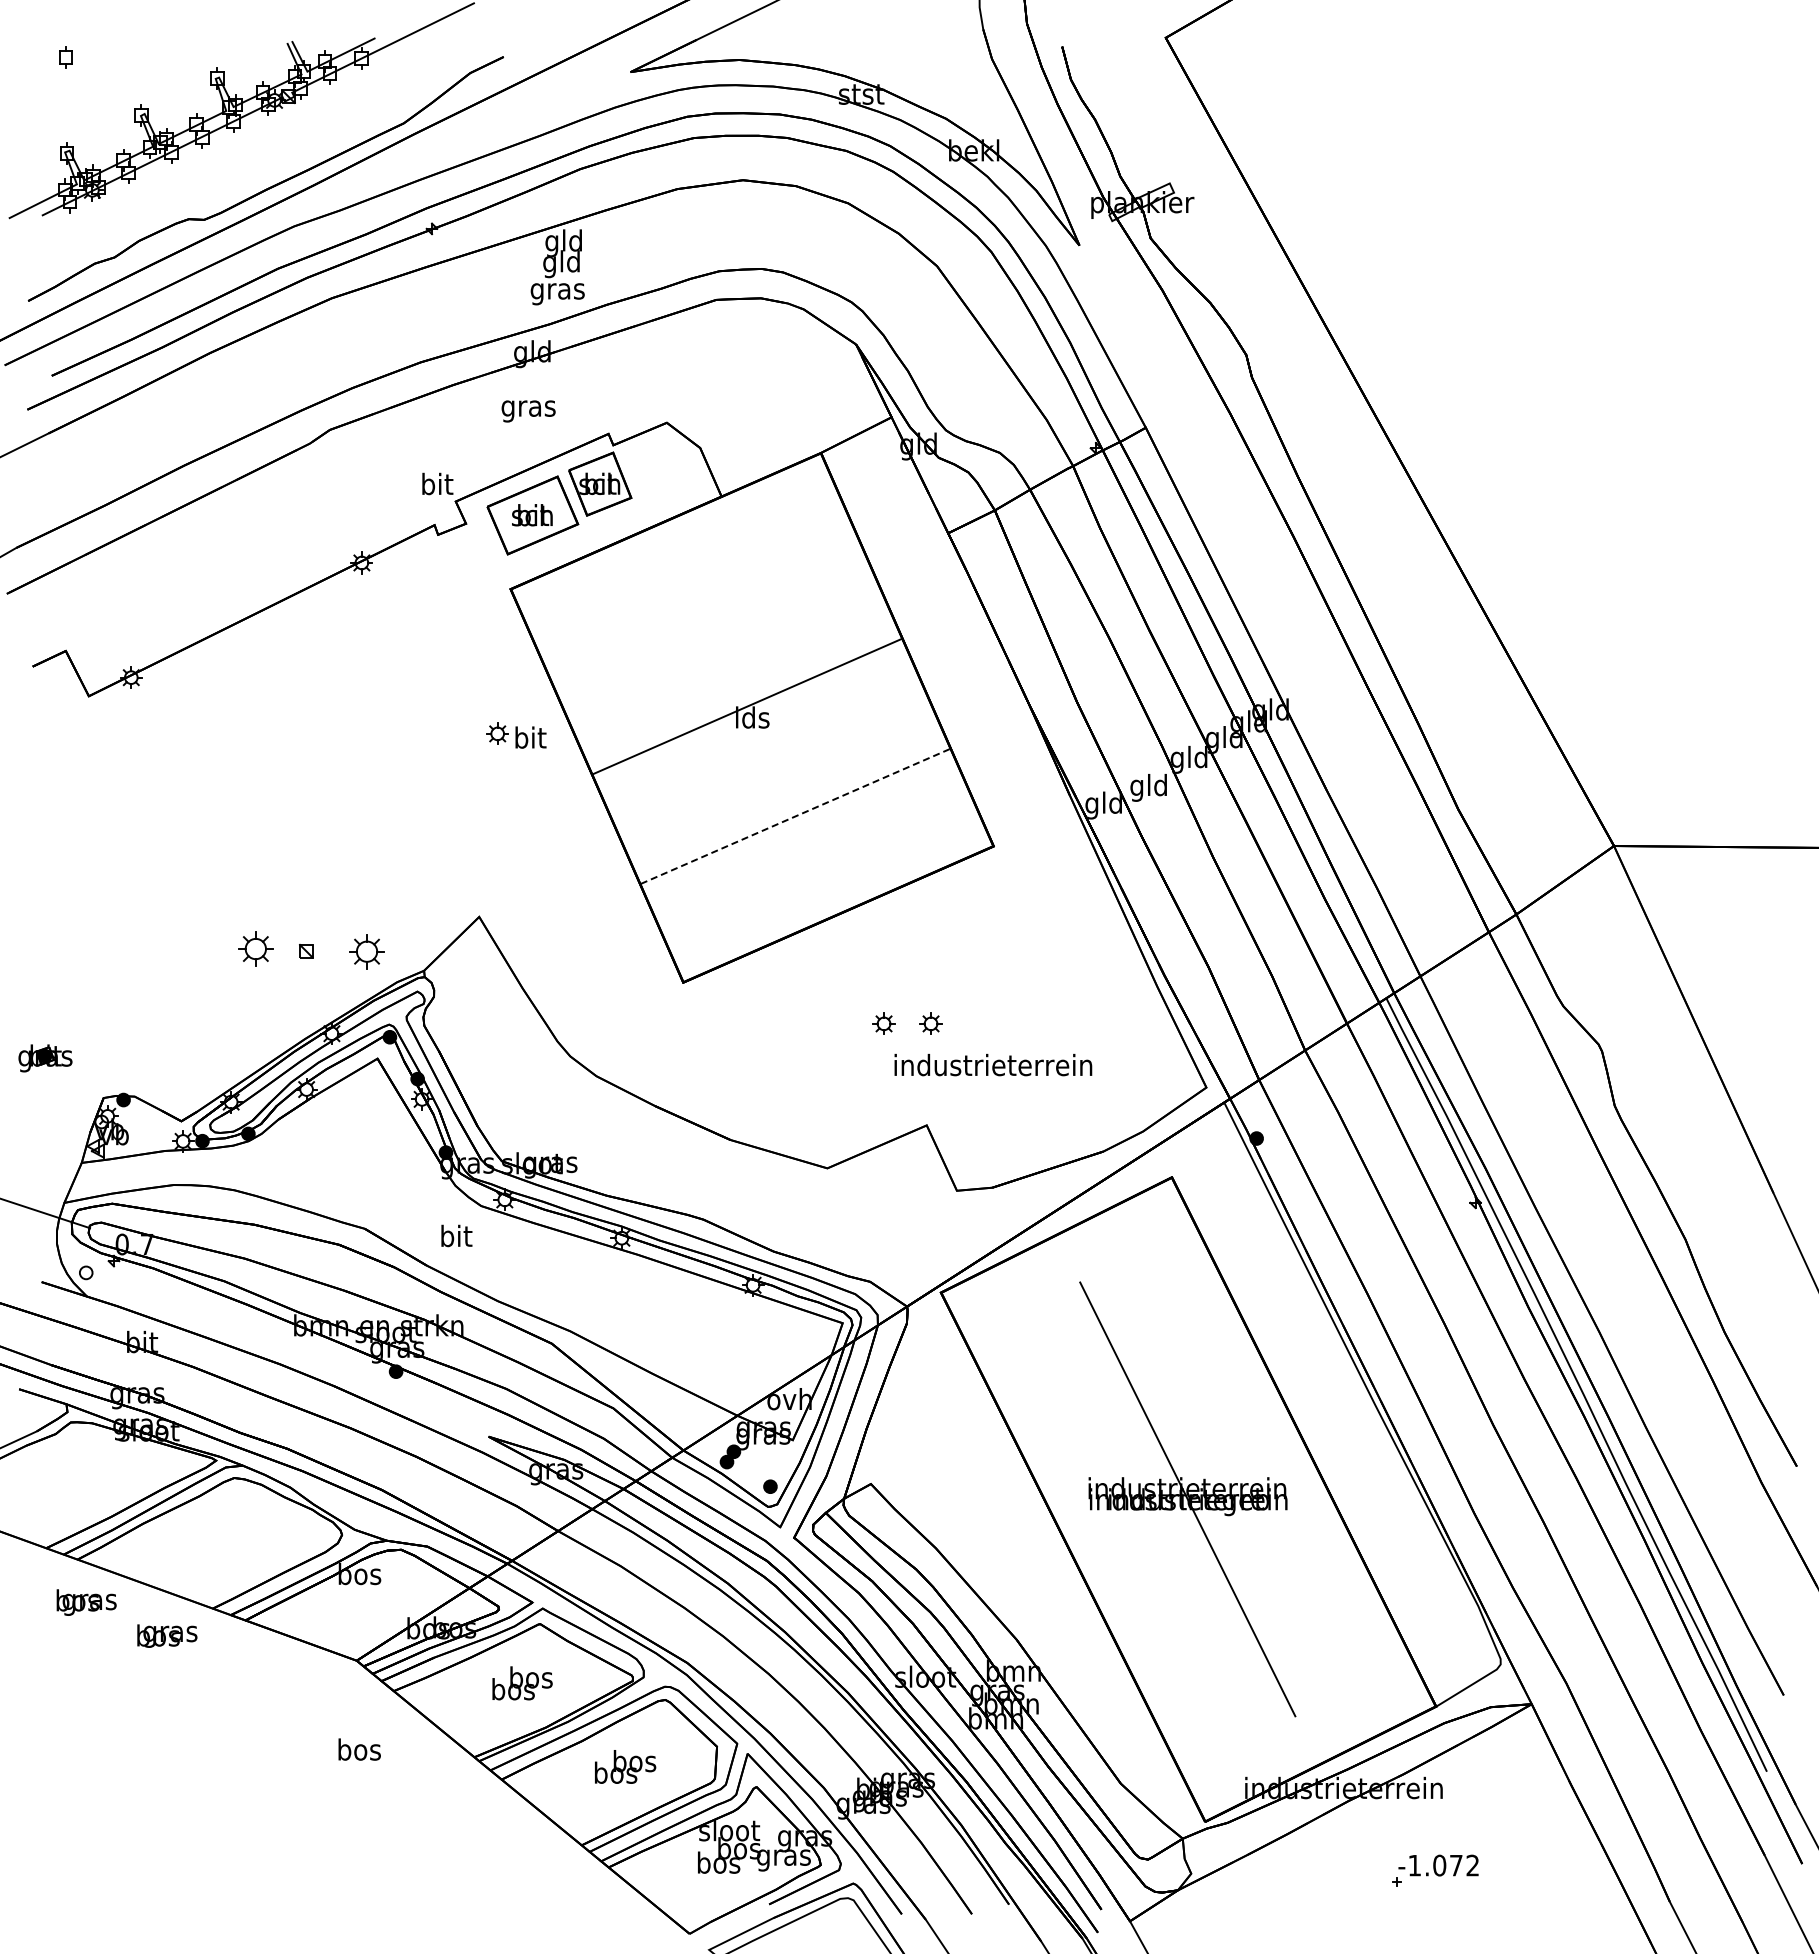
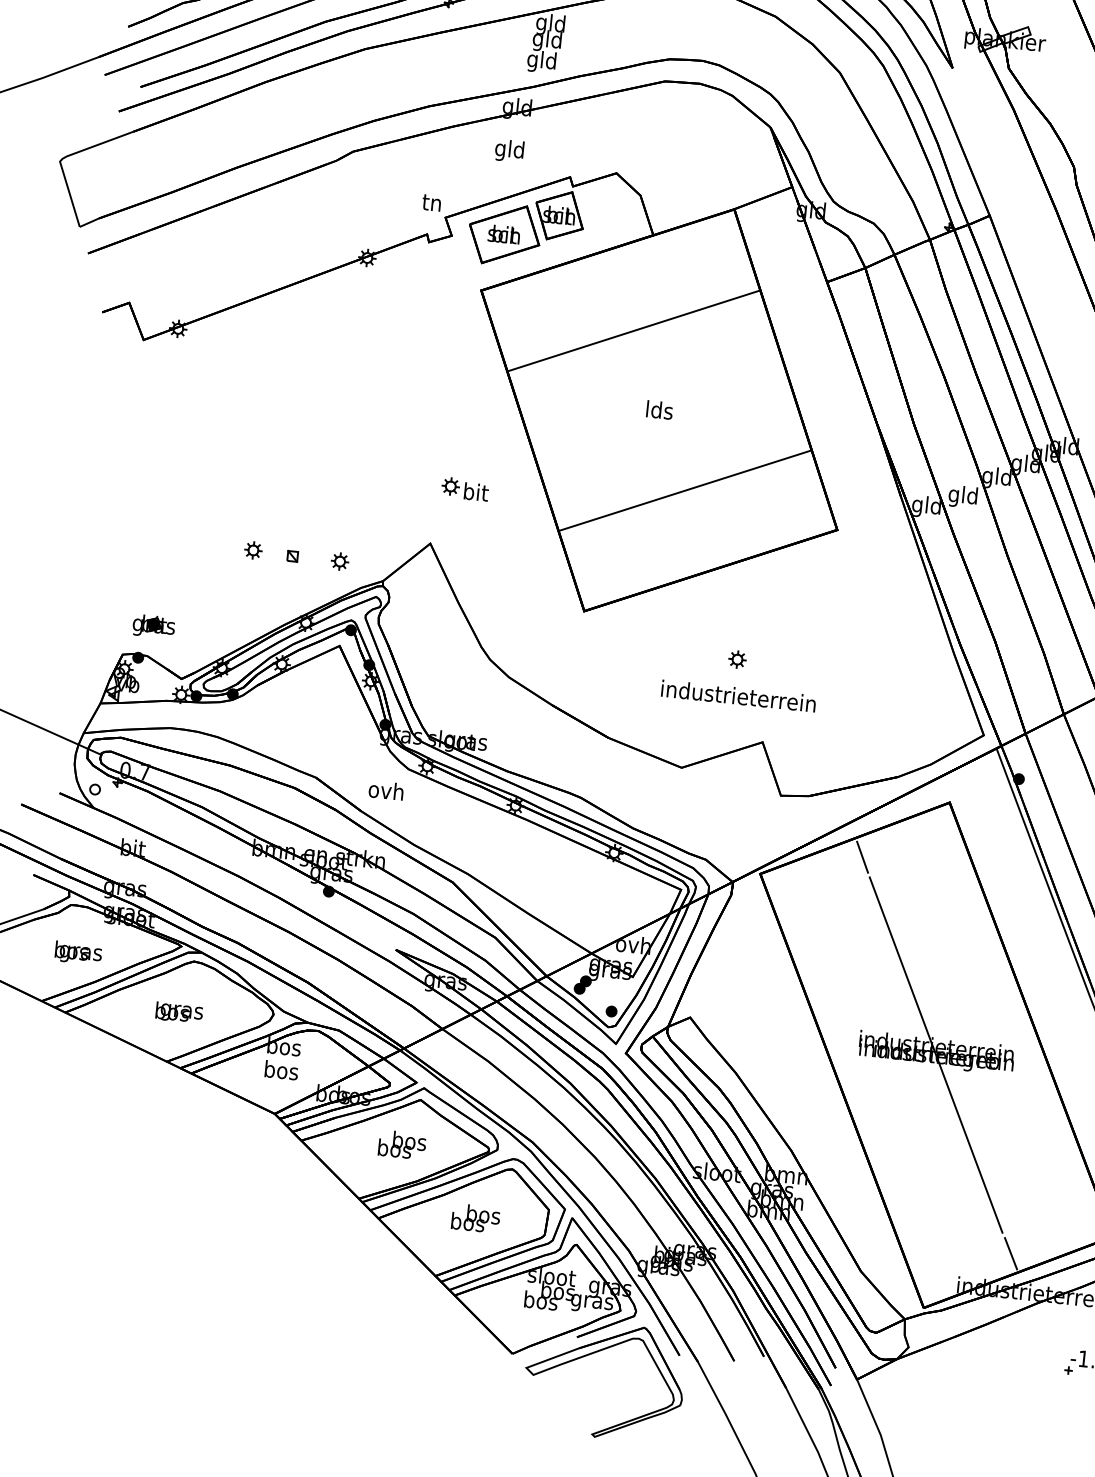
text: (557, 291) -> (541, 62), gras -> gld
text: (528, 408) -> (509, 150), gras -> gld
text: (437, 483) -> (432, 202), bit -> tn
line: (747, 706) -> (633, 330), moved
part: (516, 735) -> (465, 489), moved
line: (795, 816) -> (685, 490), dashed -> solid
part: (255, 948) -> (253, 550), size x0.62
part: (366, 951) -> (339, 561), size x0.62
part: (930, 1023) -> (773, 663), removed
part: (45, 1058) -> (153, 626), moved
text: (993, 1065) -> (738, 696), moved
text: (455, 1235) -> (386, 790), bit -> ovh
line: (1068, 1258) -> (862, 857), added
text: (86, 1602) -> (78, 953), moved
text: (167, 1635) -> (179, 1012), moved
line: (1308, 1741) -> (1010, 1253), added
text: (359, 1749) -> (281, 1070), moved

